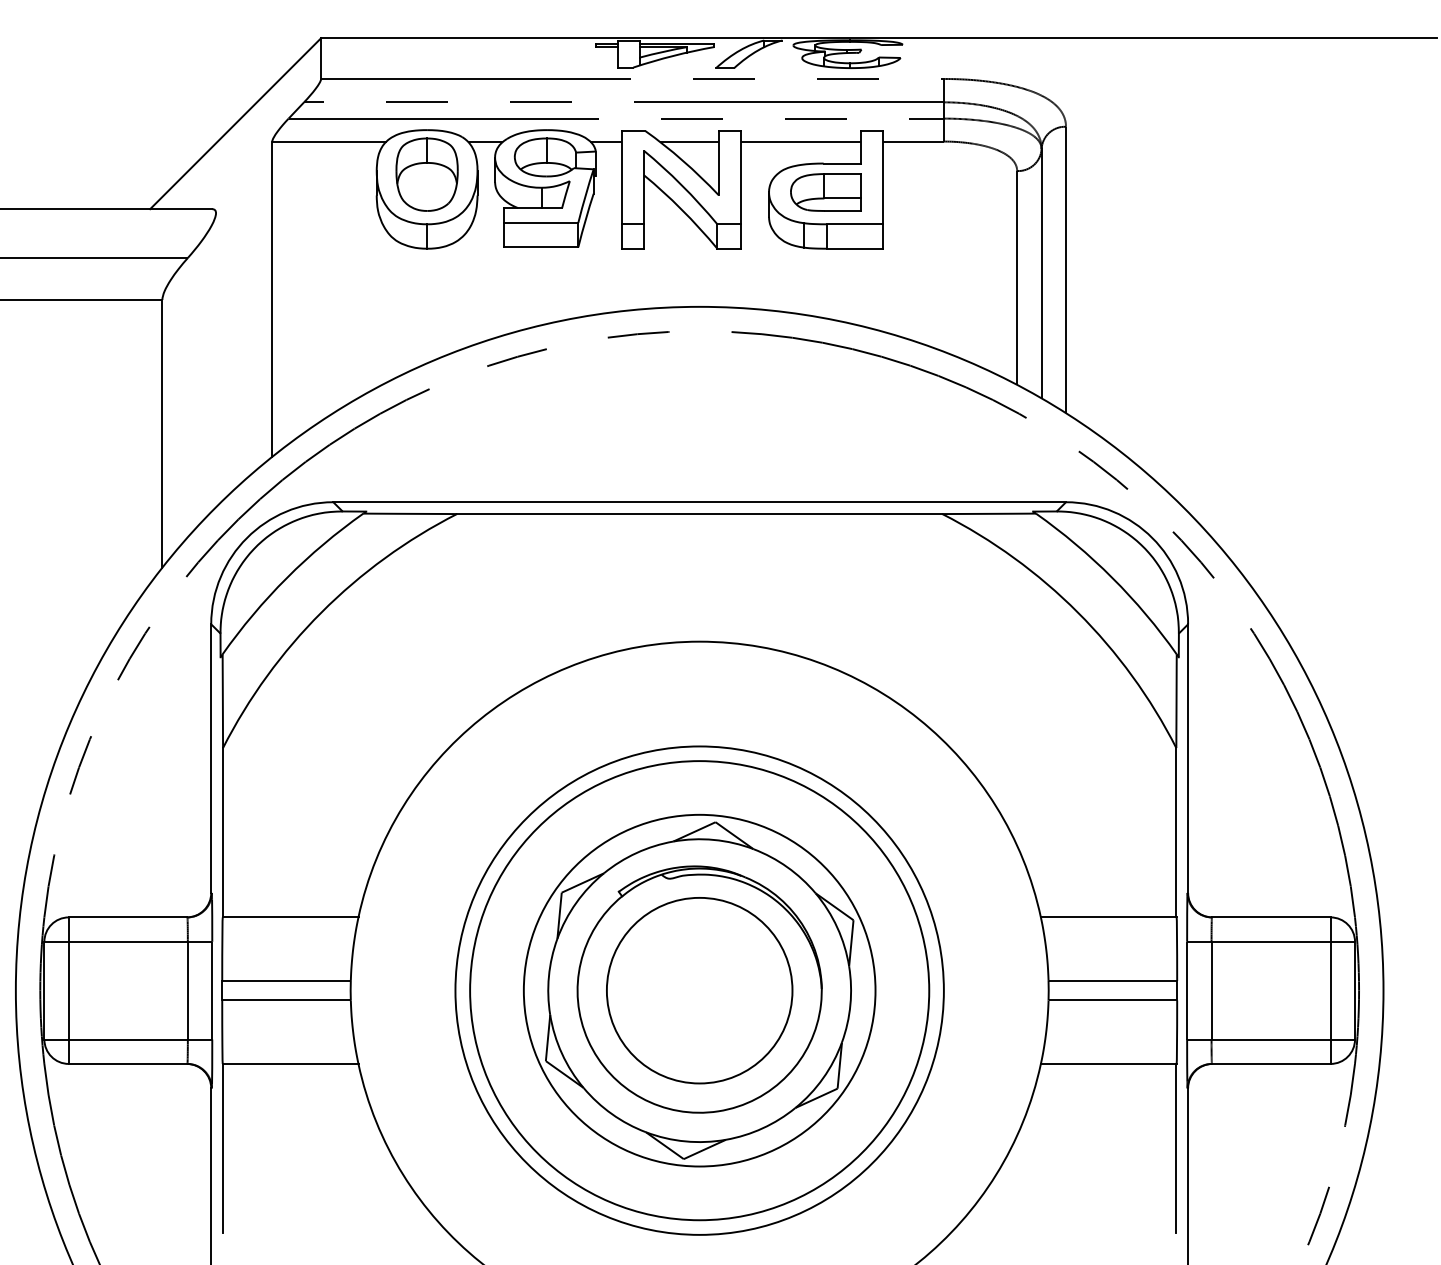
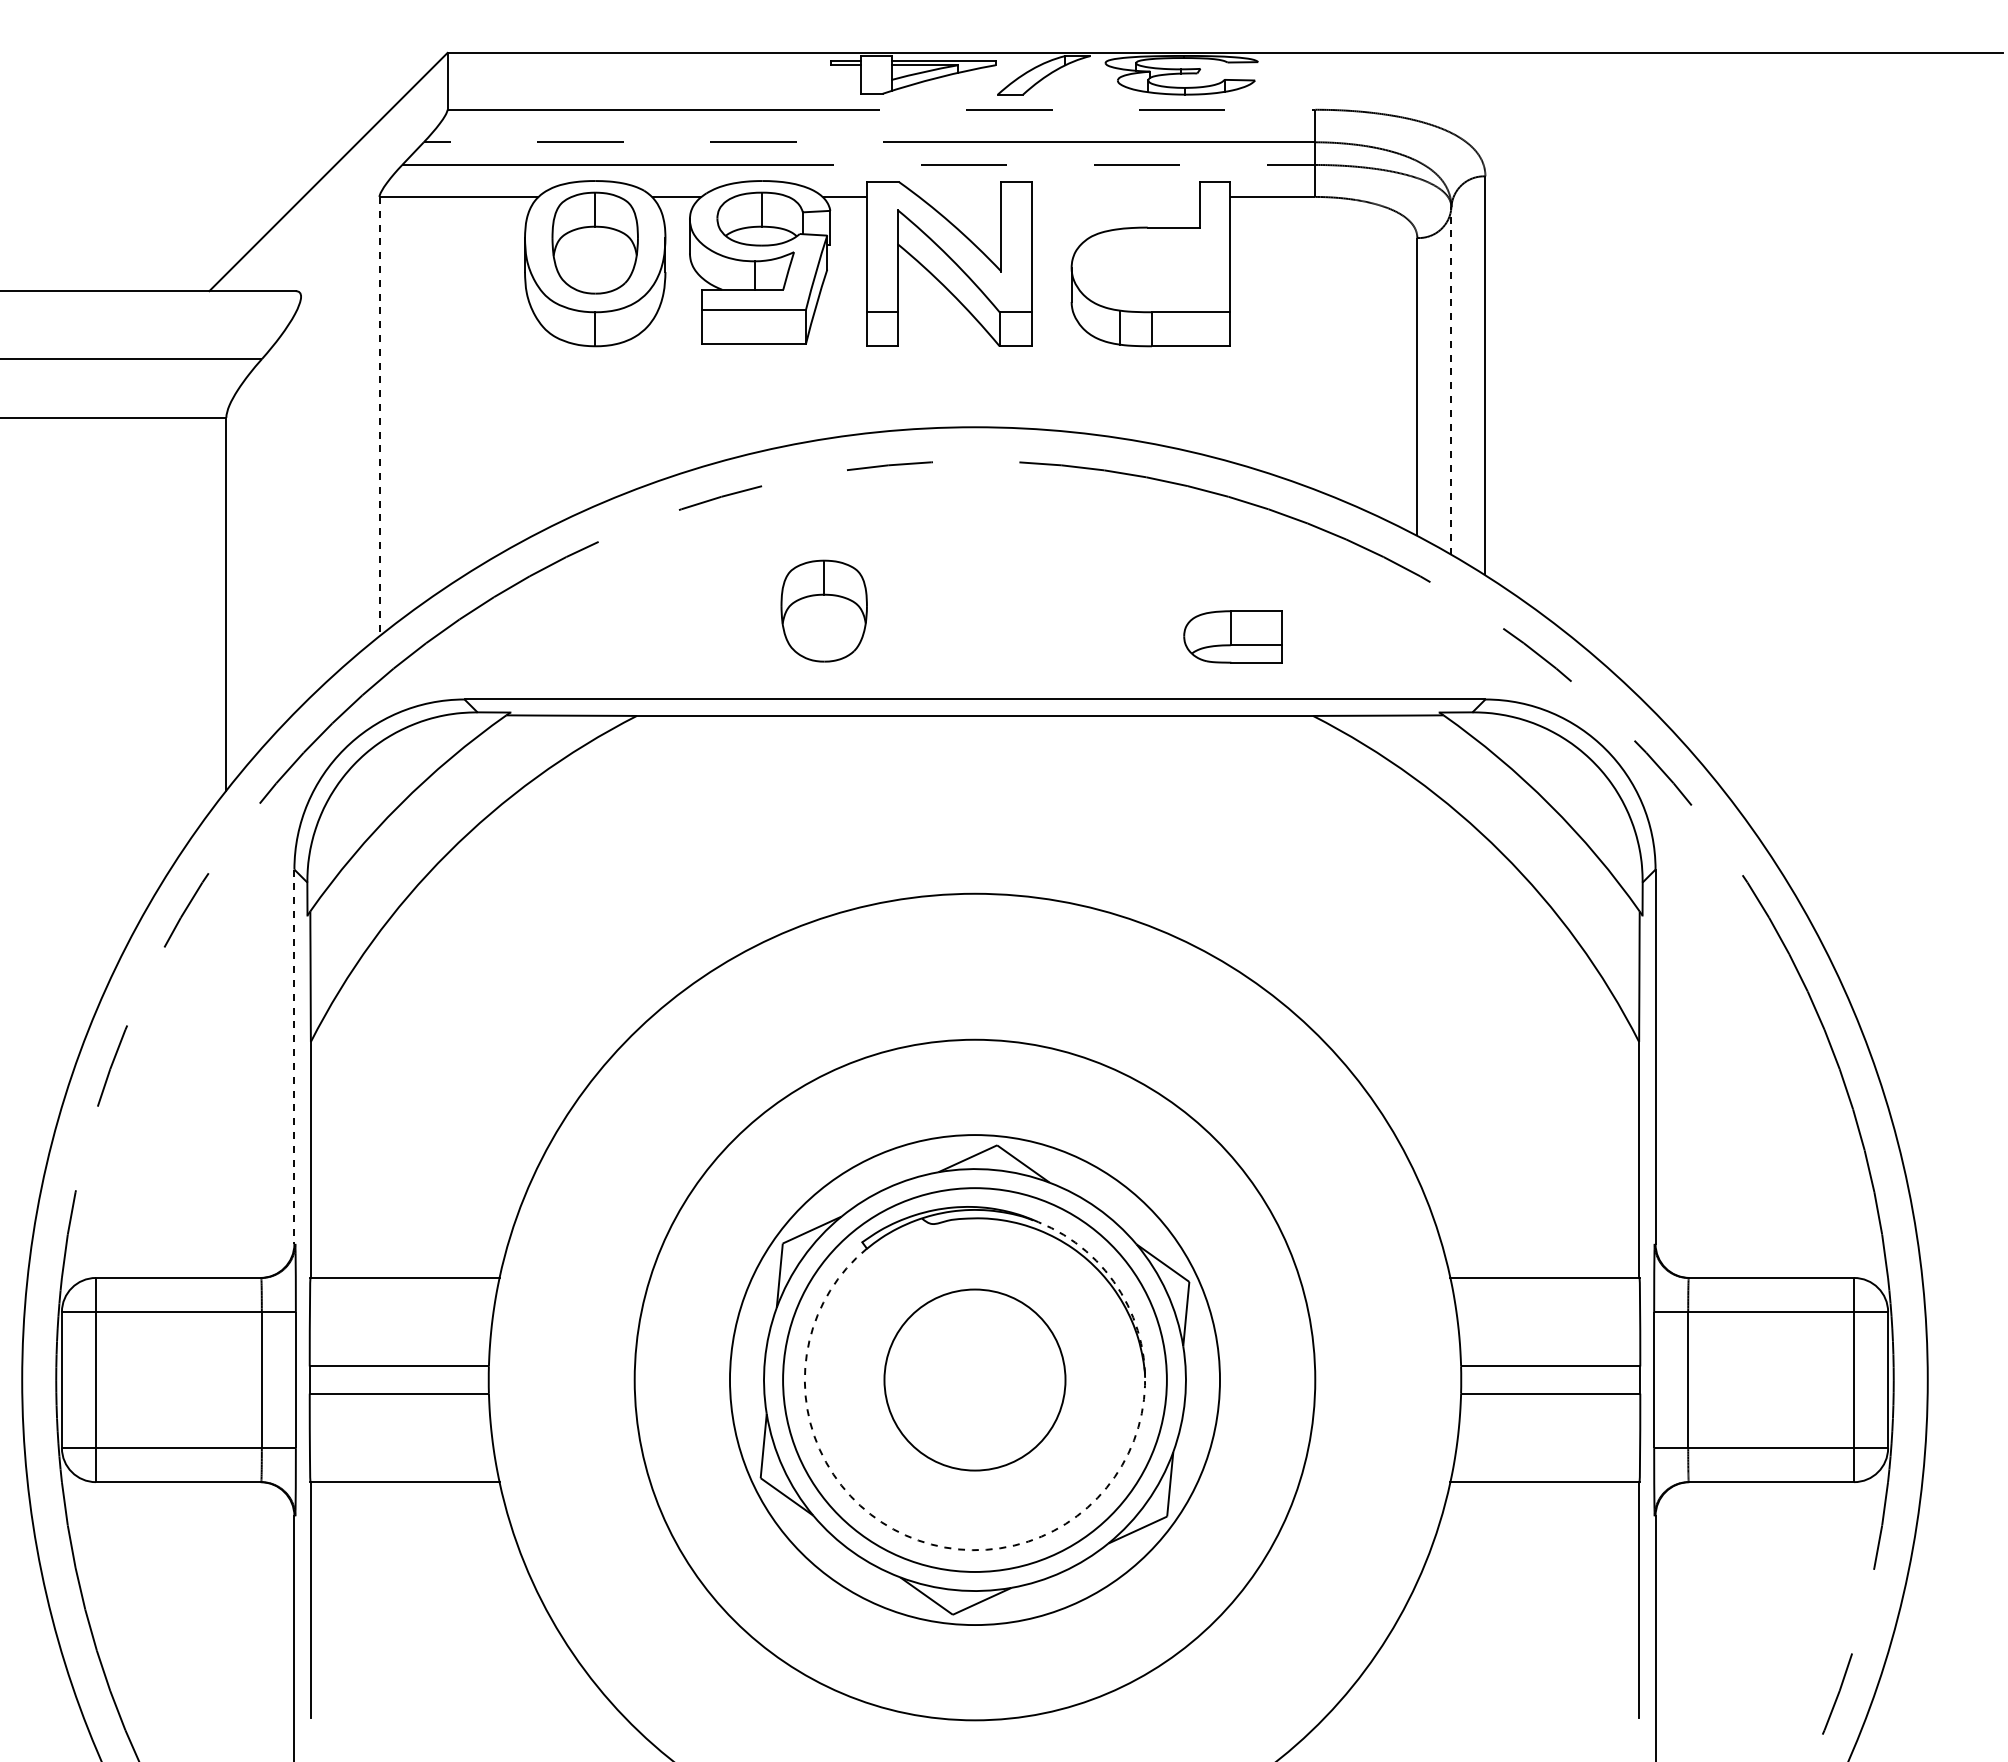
line: (689, 141) -> (960, 196), removed
line: (800, 141) -> (1115, 196), removed
part: (825, 192) -> (1232, 636), moved
line: (1041, 274) -> (1451, 381), solid -> dashed
line: (272, 299) -> (379, 416), solid -> dashed
part: (590, 438) -> (823, 610), added
line: (211, 759) -> (294, 1057), solid -> dashed
circle: (699, 990) -> (974, 1379), size x0.6
circle: (699, 990) -> (974, 1379), size x0.7
arc: (717, 1111) -> (1000, 1548), solid -> dashed

